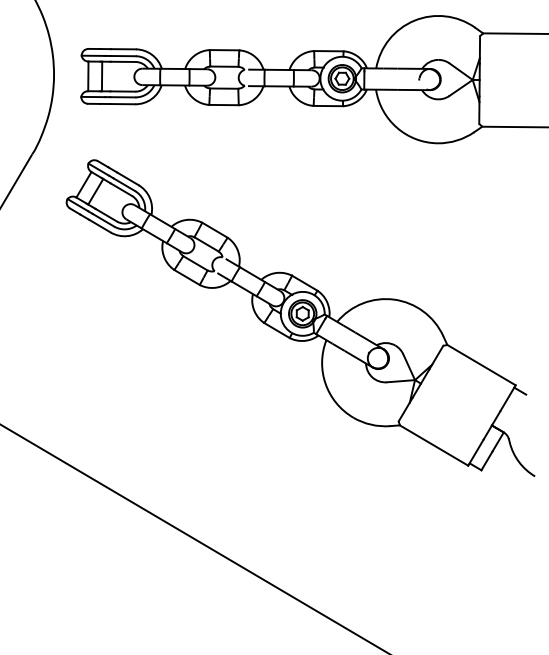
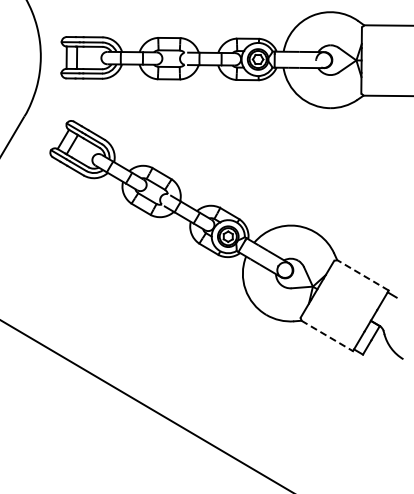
line: (480, 365) -> (362, 275), solid -> dashed
line: (434, 444) -> (327, 335), solid -> dashed

